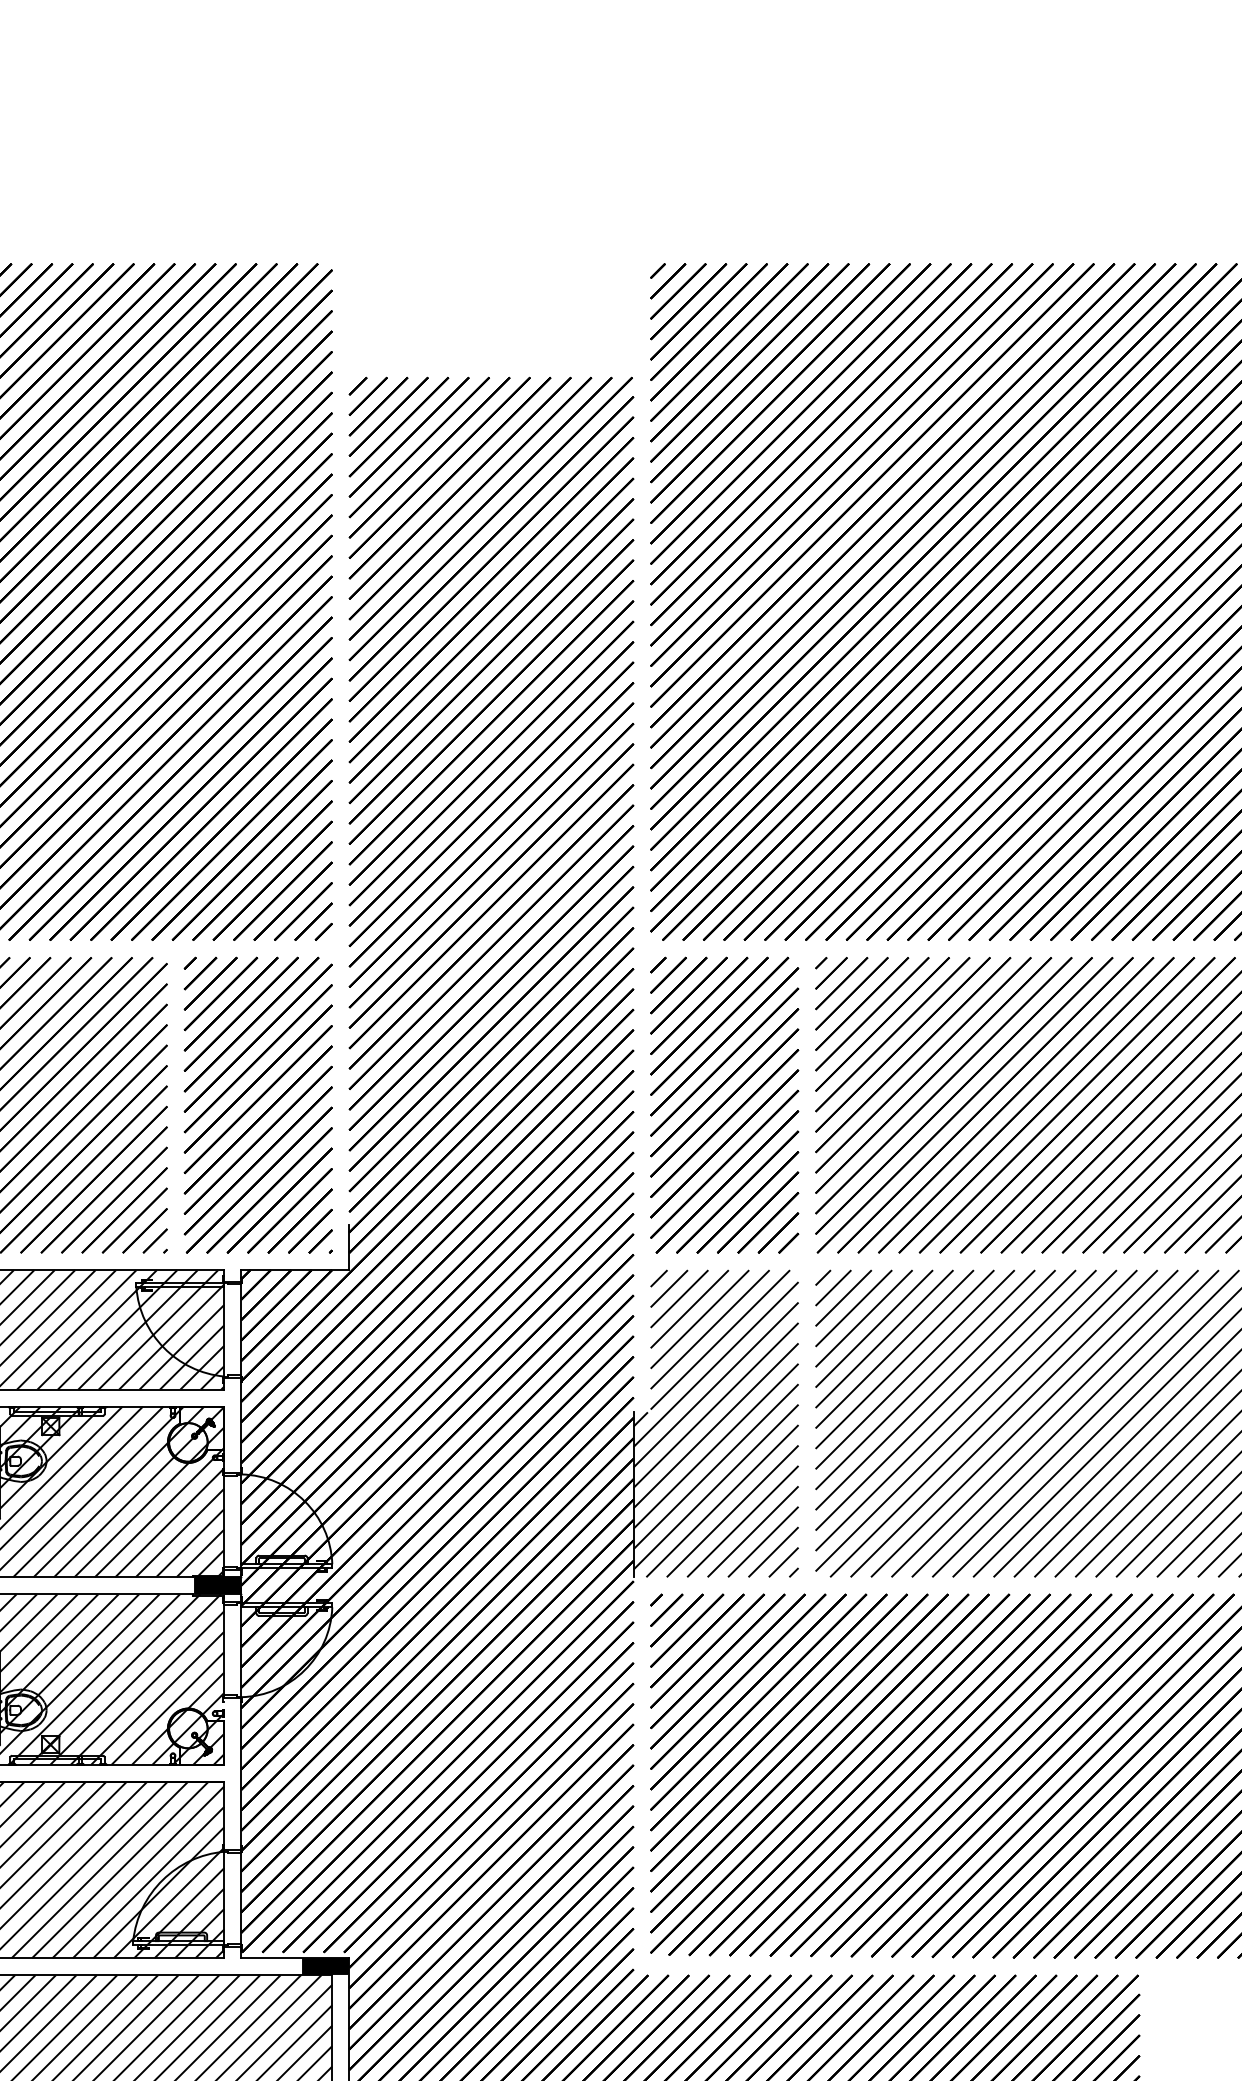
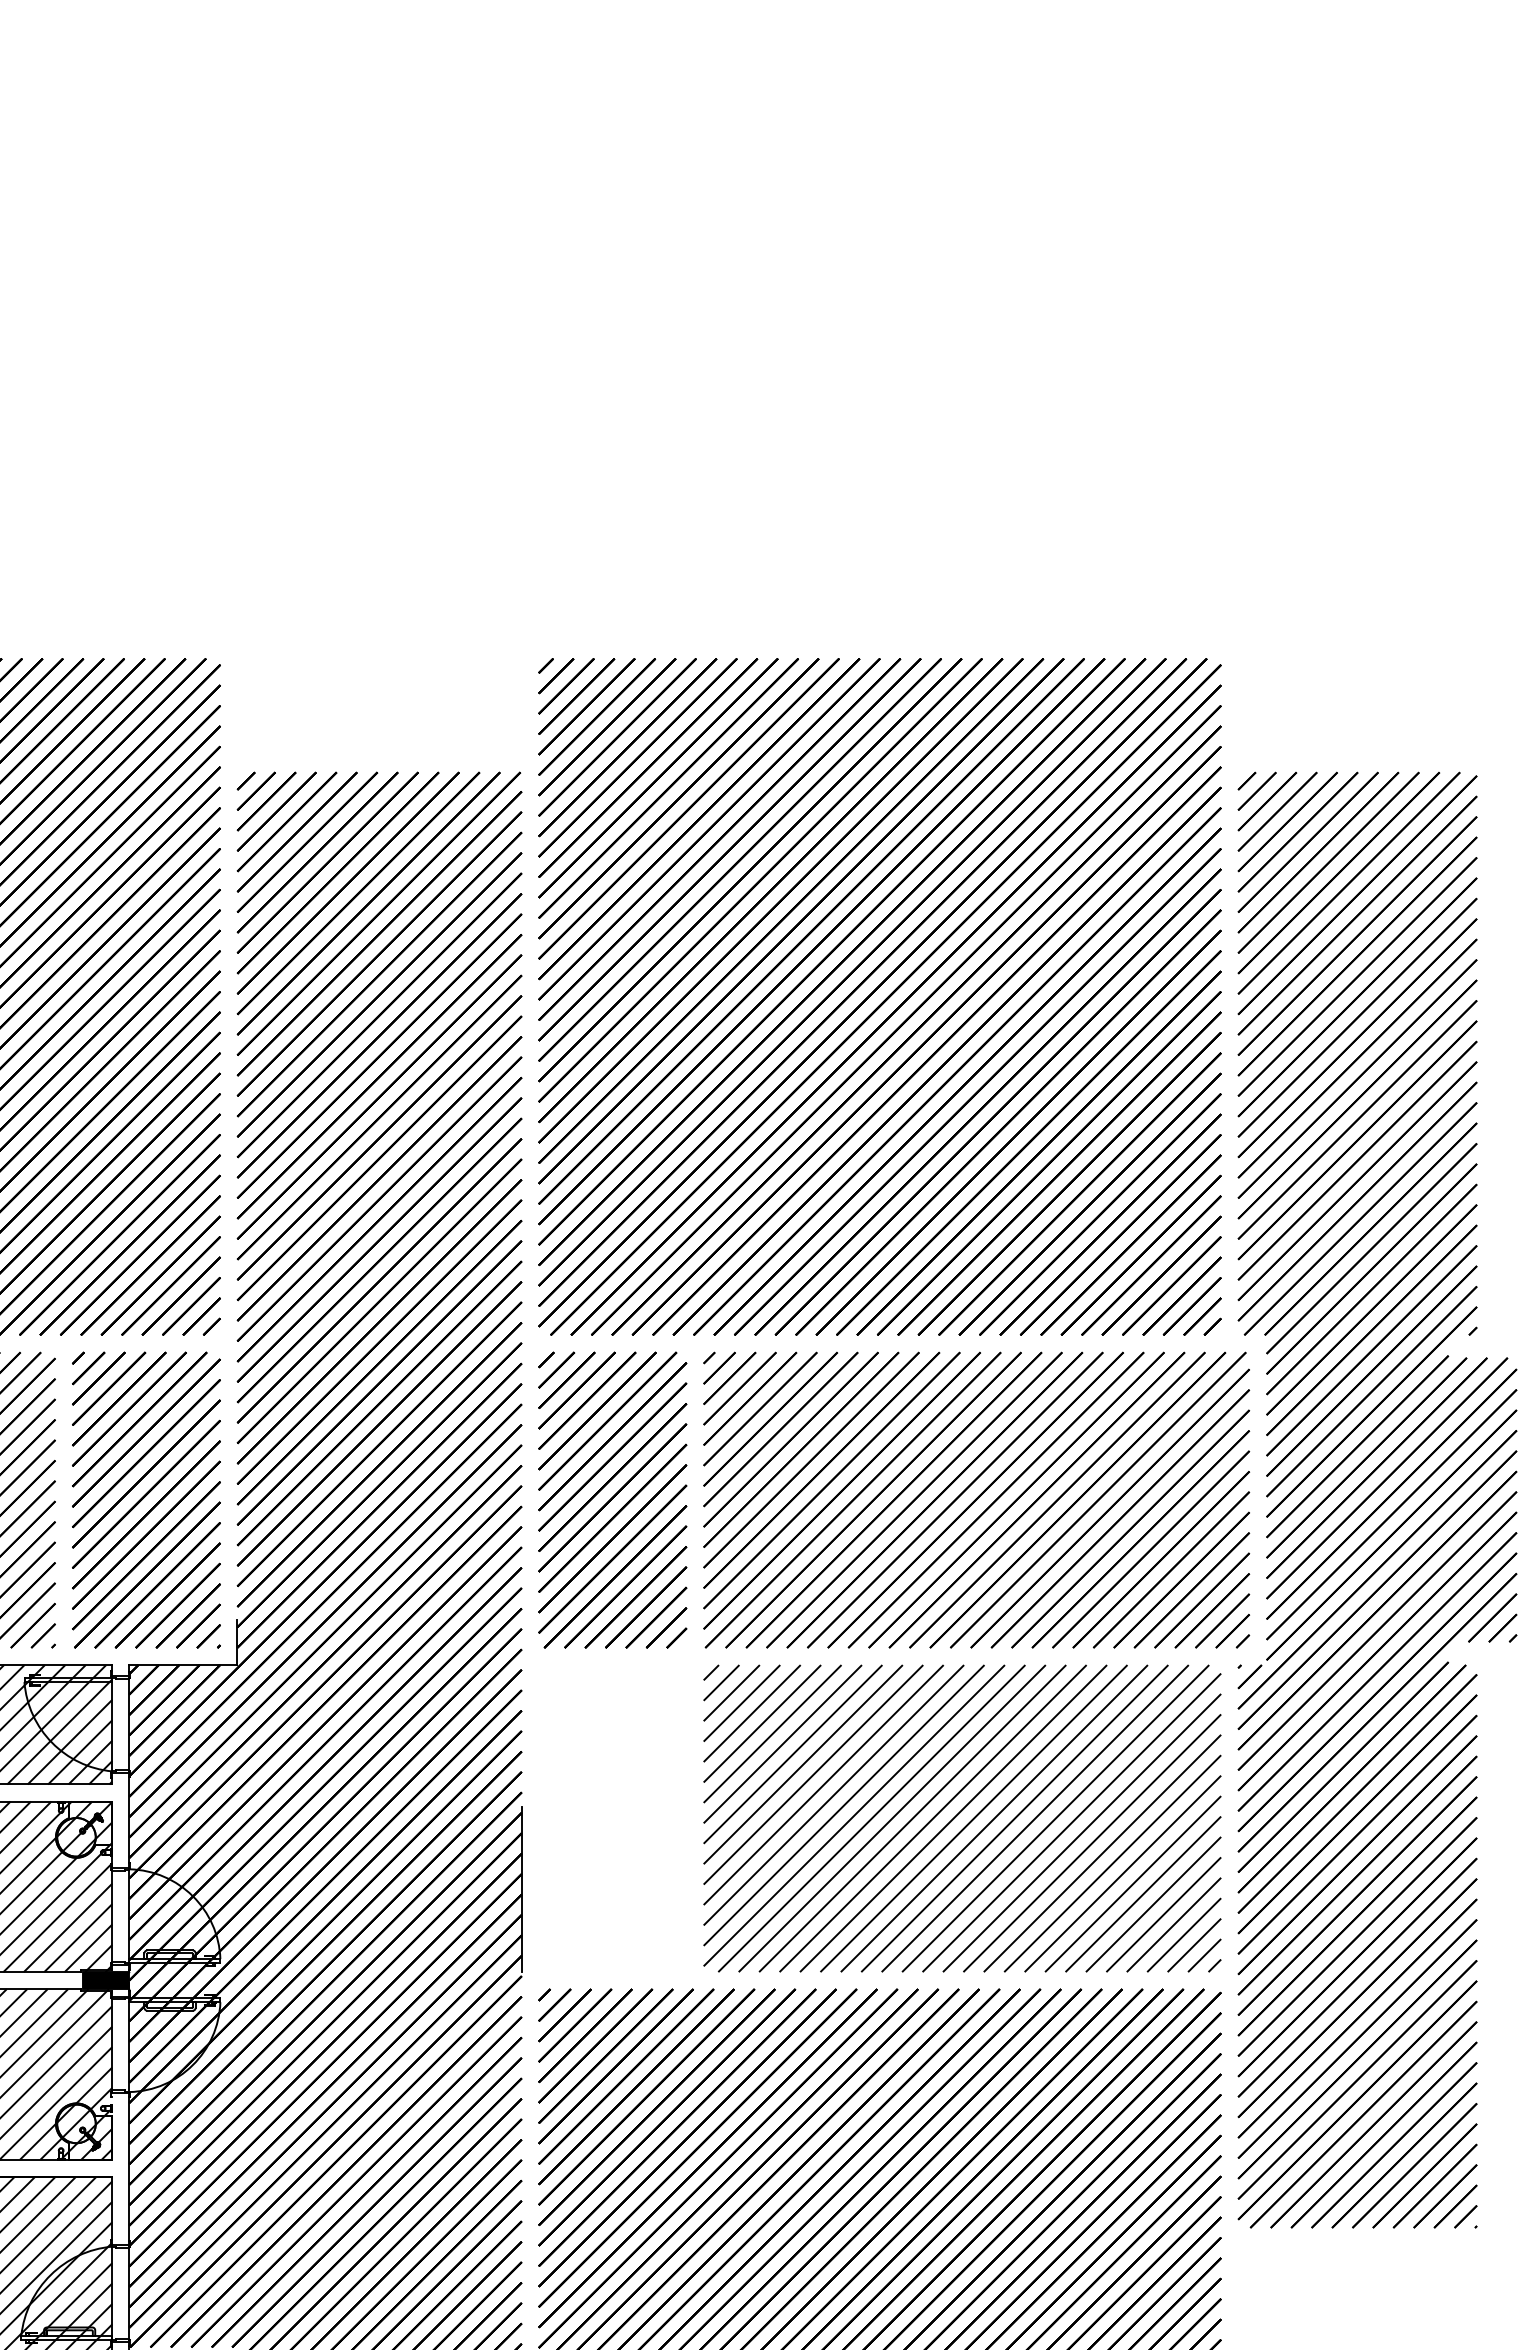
hatch: (715, 1423) -> (603, 1818), removed

